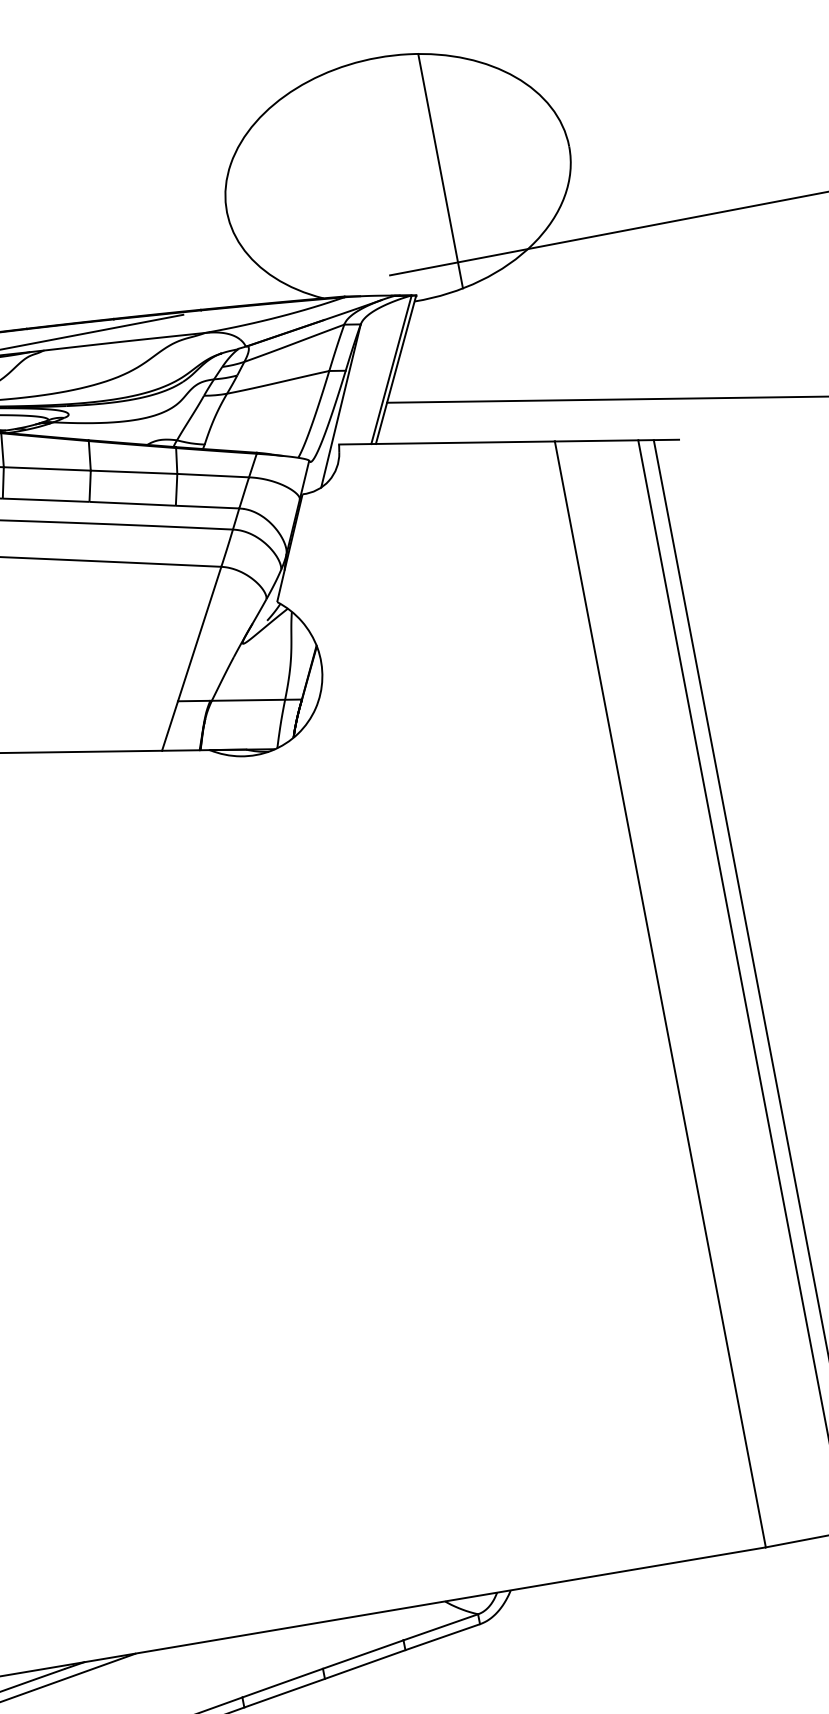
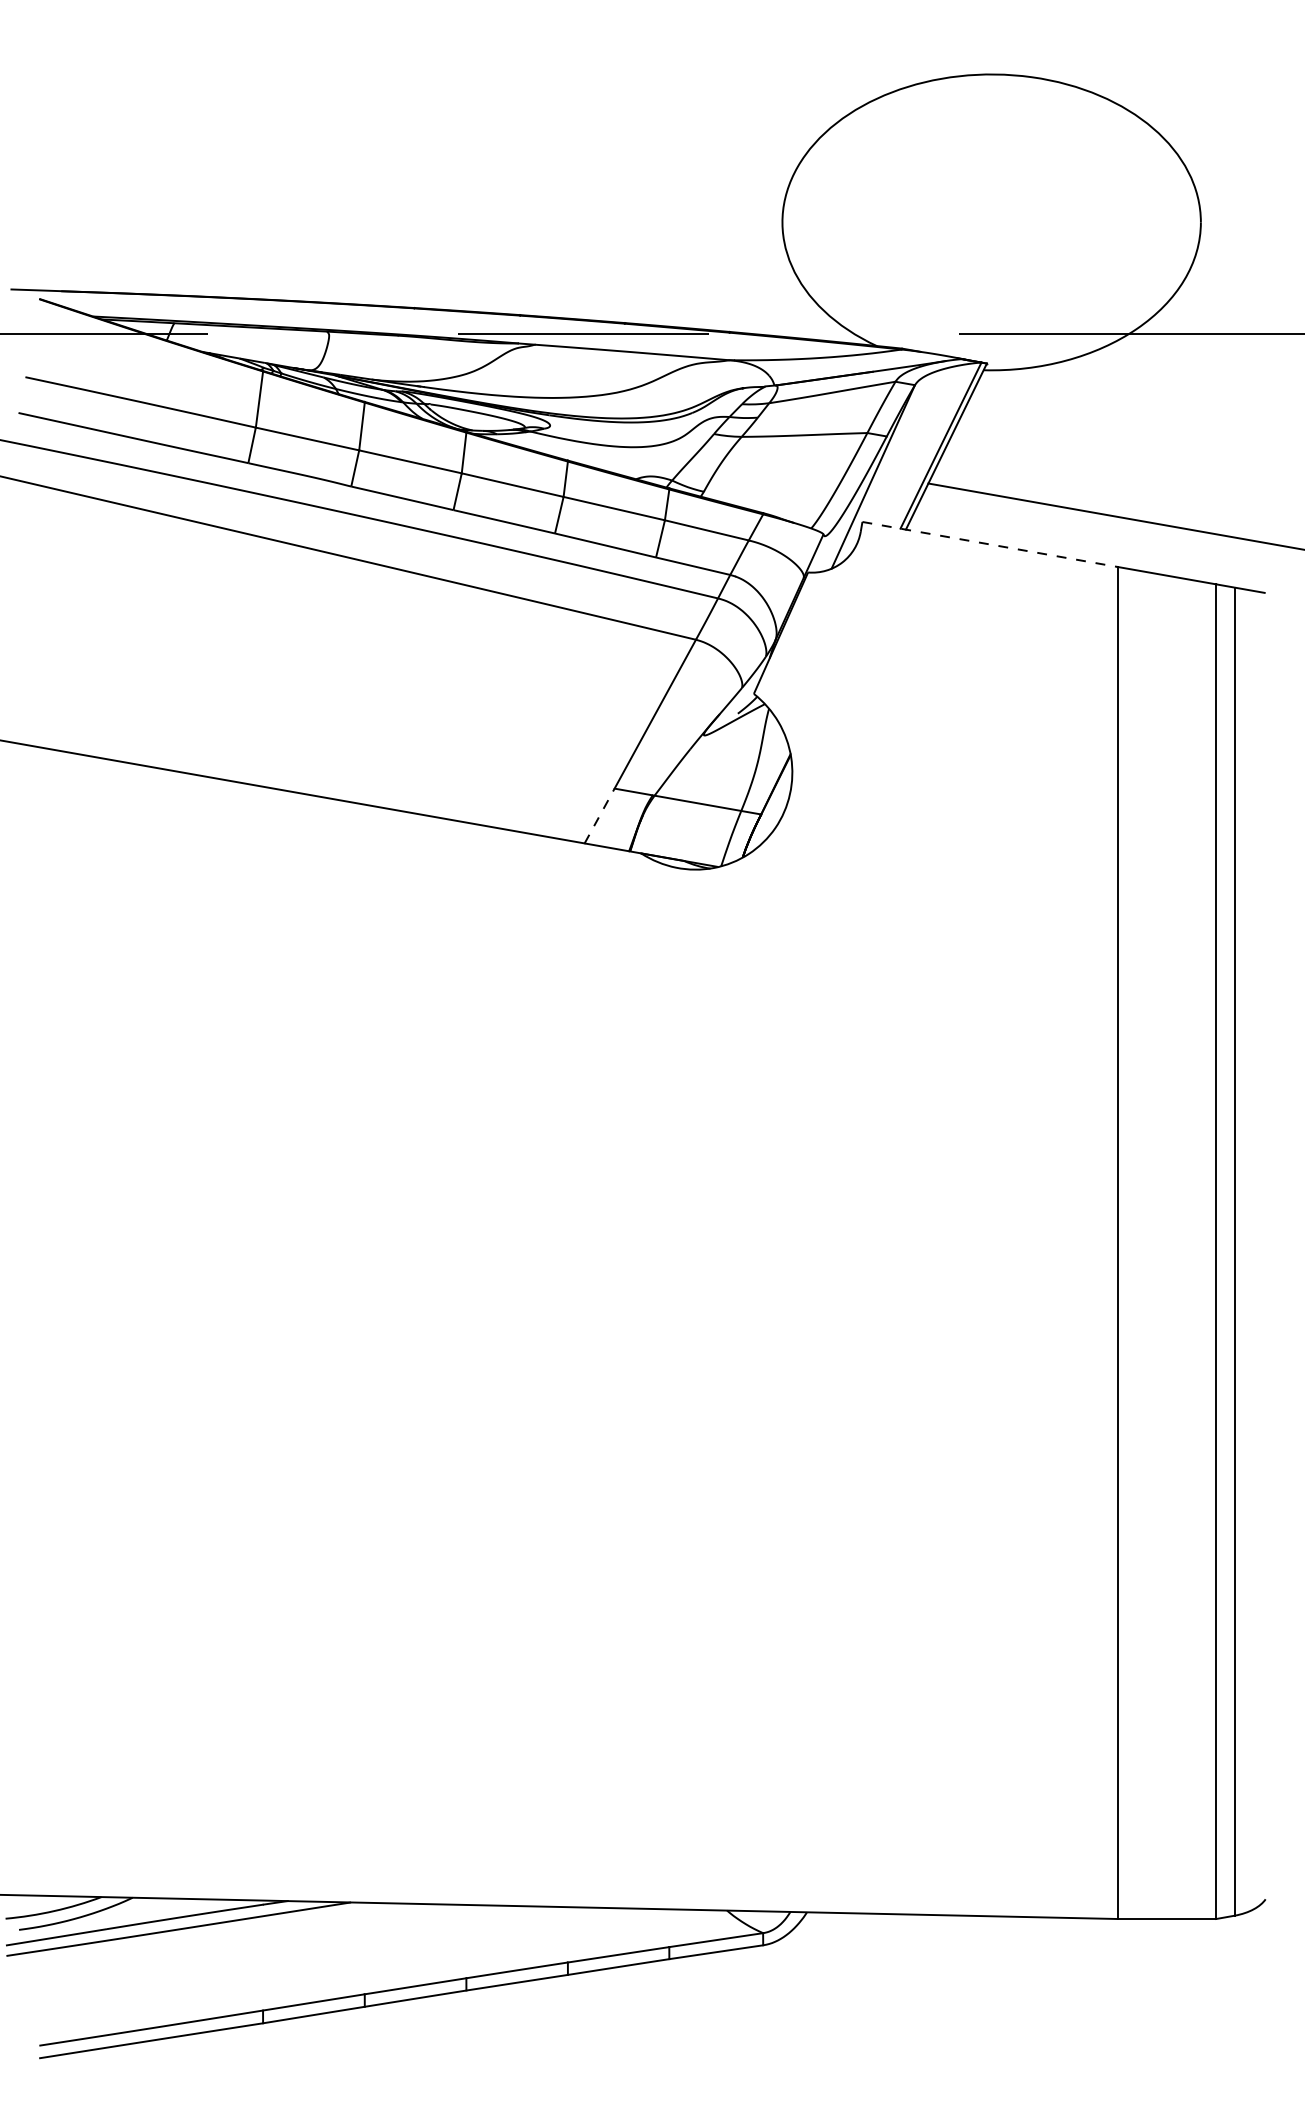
line: (440, 171) -> (1043, 222), removed
line: (447, 442) -> (990, 544), solid -> dashed
line: (169, 725) -> (599, 815), solid -> dashed

